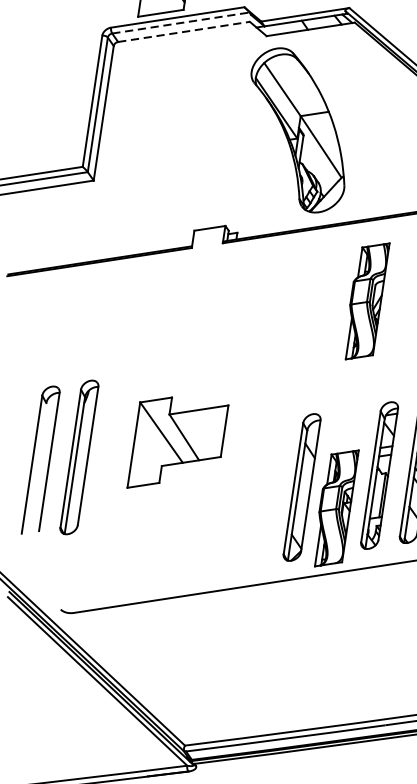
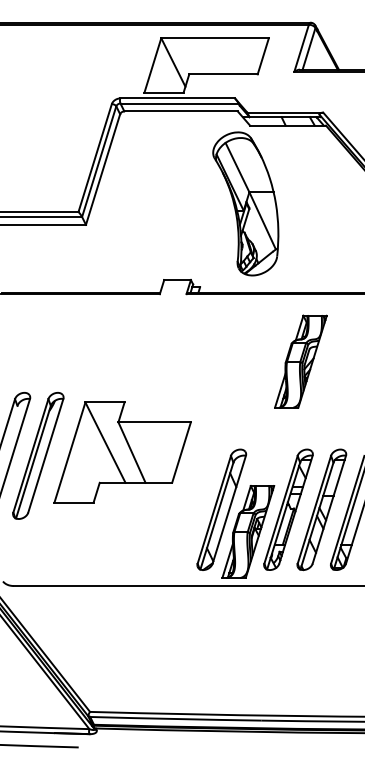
line: (181, 22) -> (180, 103), dashed -> solid
line: (184, 31) -> (181, 111), dashed -> solid
part: (298, 129) -> (245, 203), moved
part: (176, 438) -> (122, 452), size x1.43

